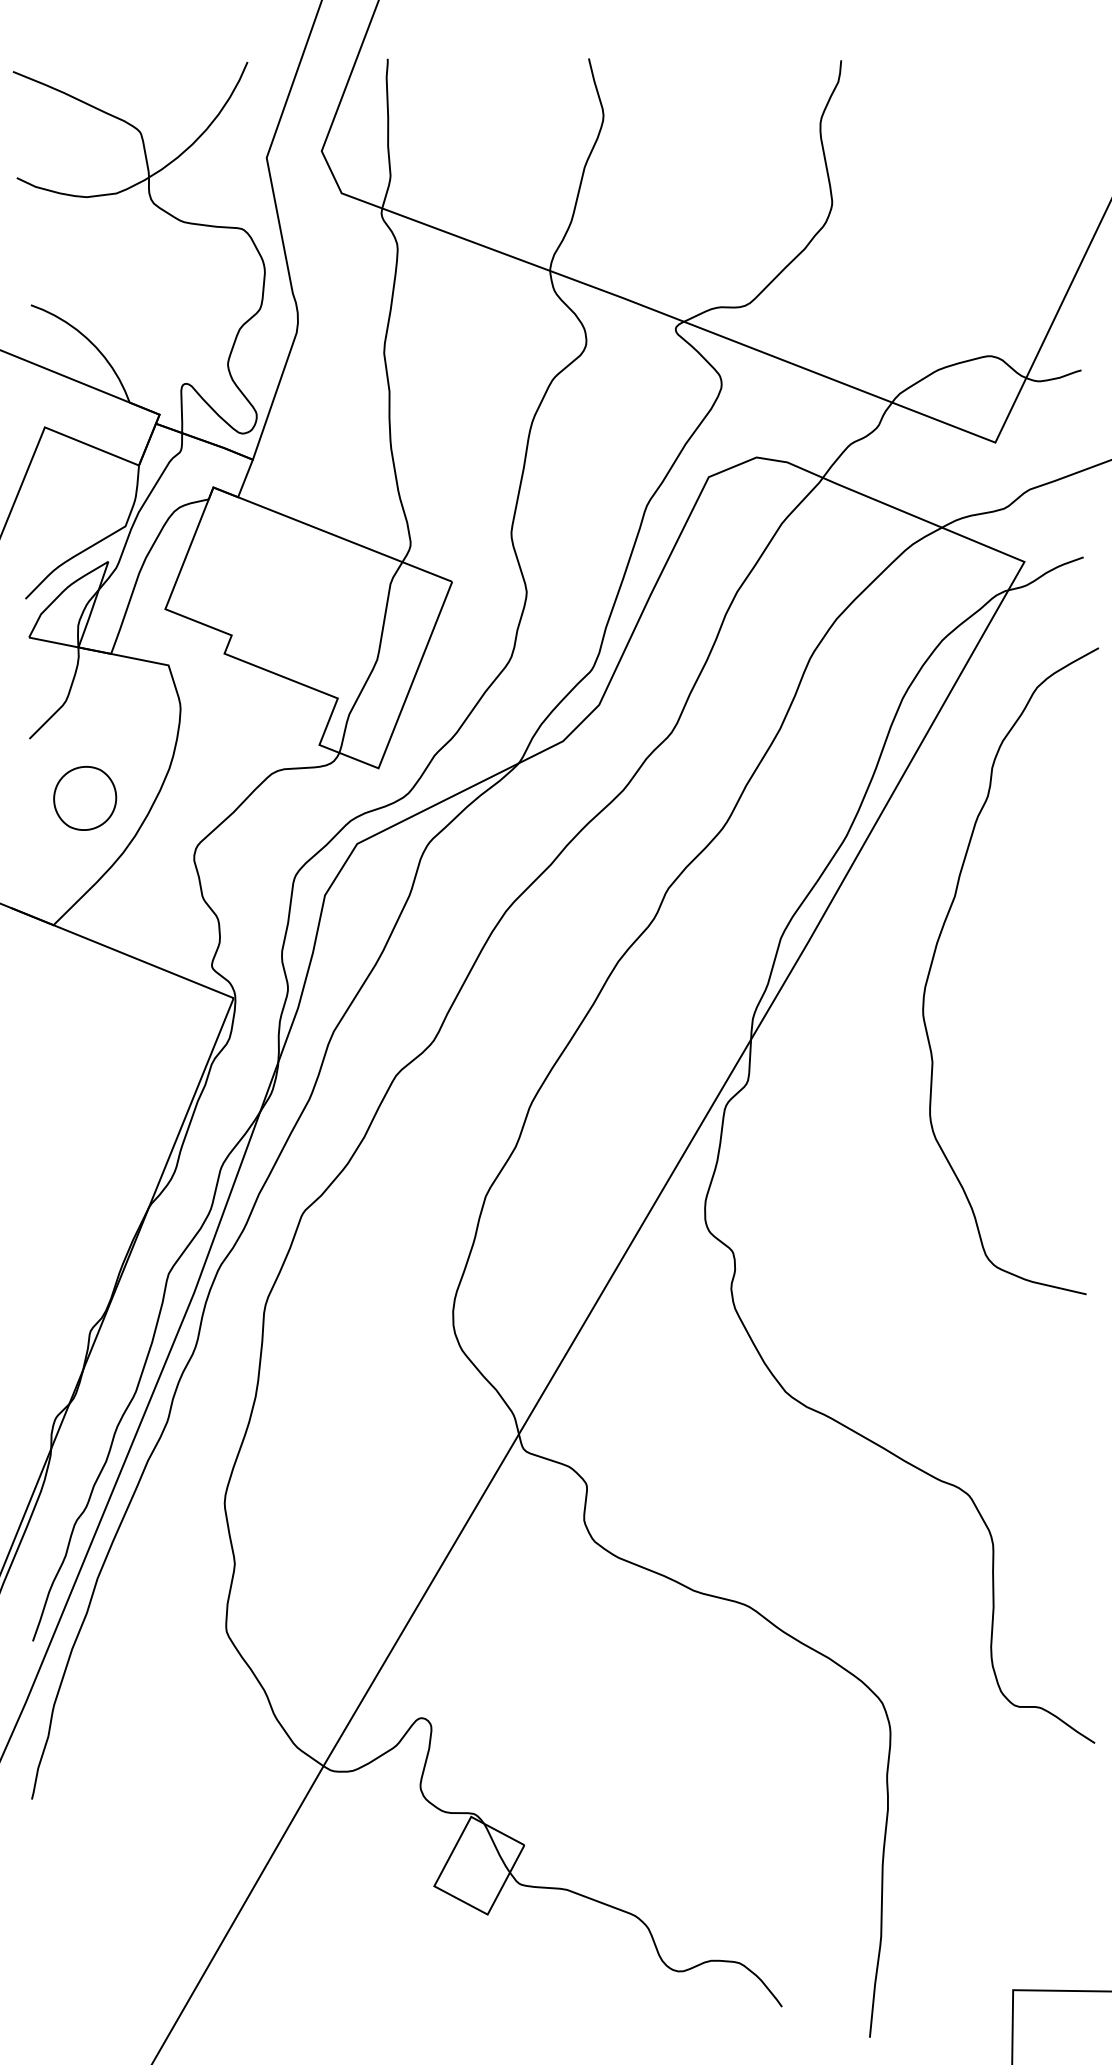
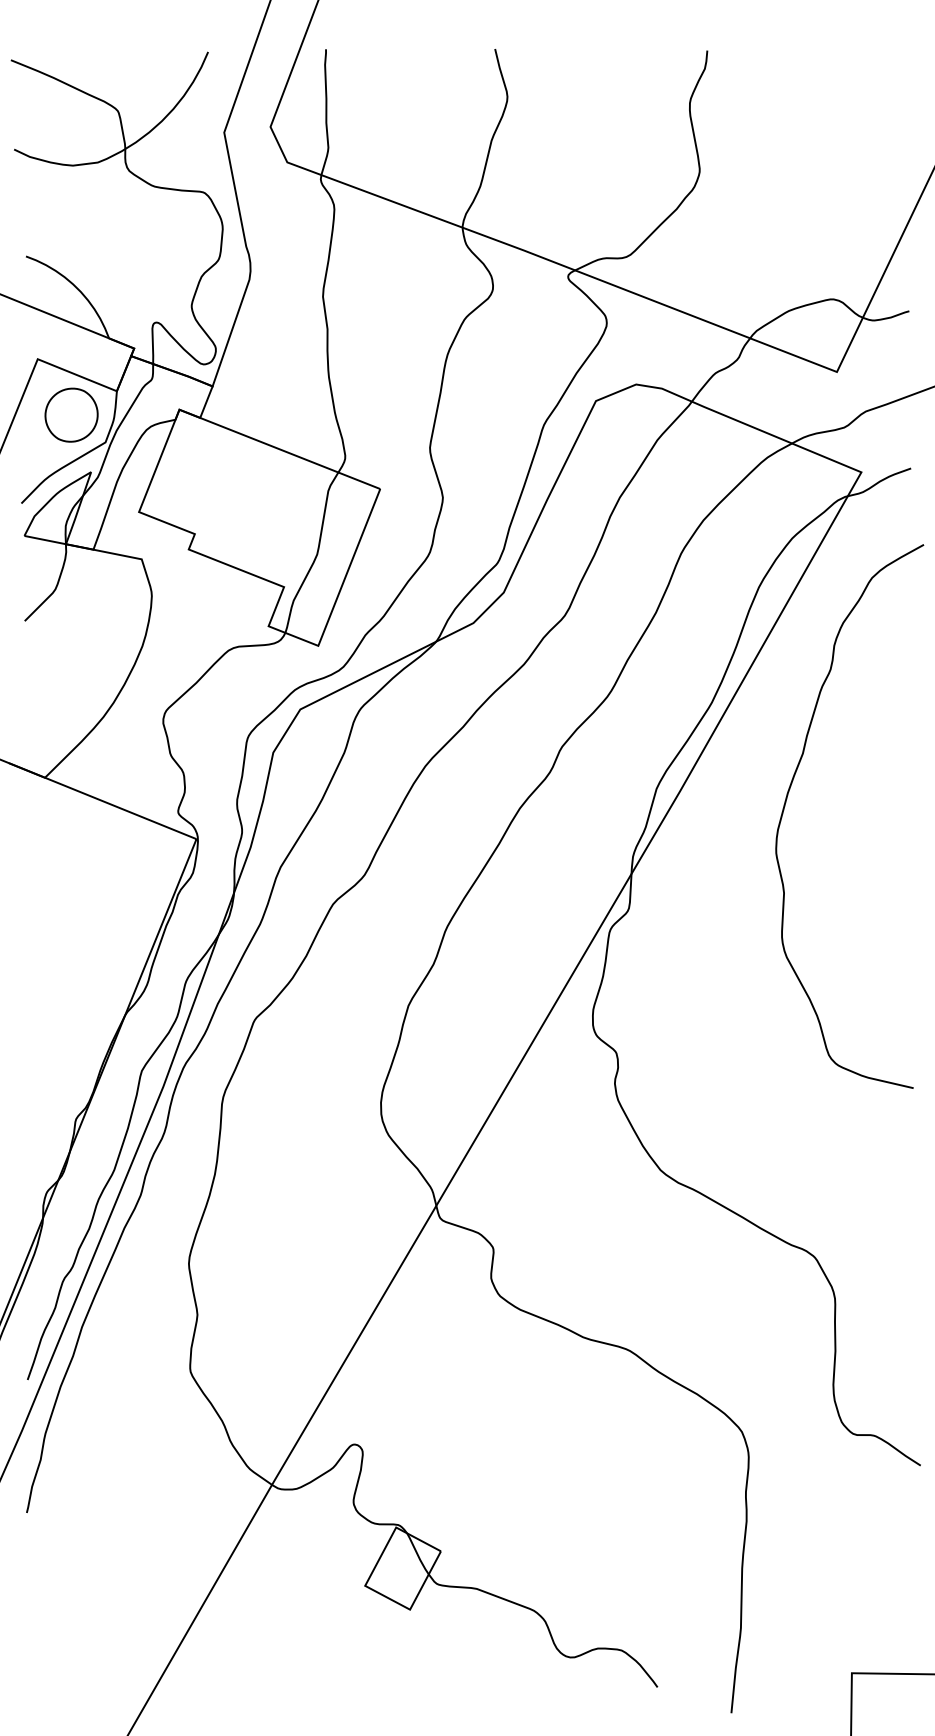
part: (85, 797) -> (71, 414), moved

